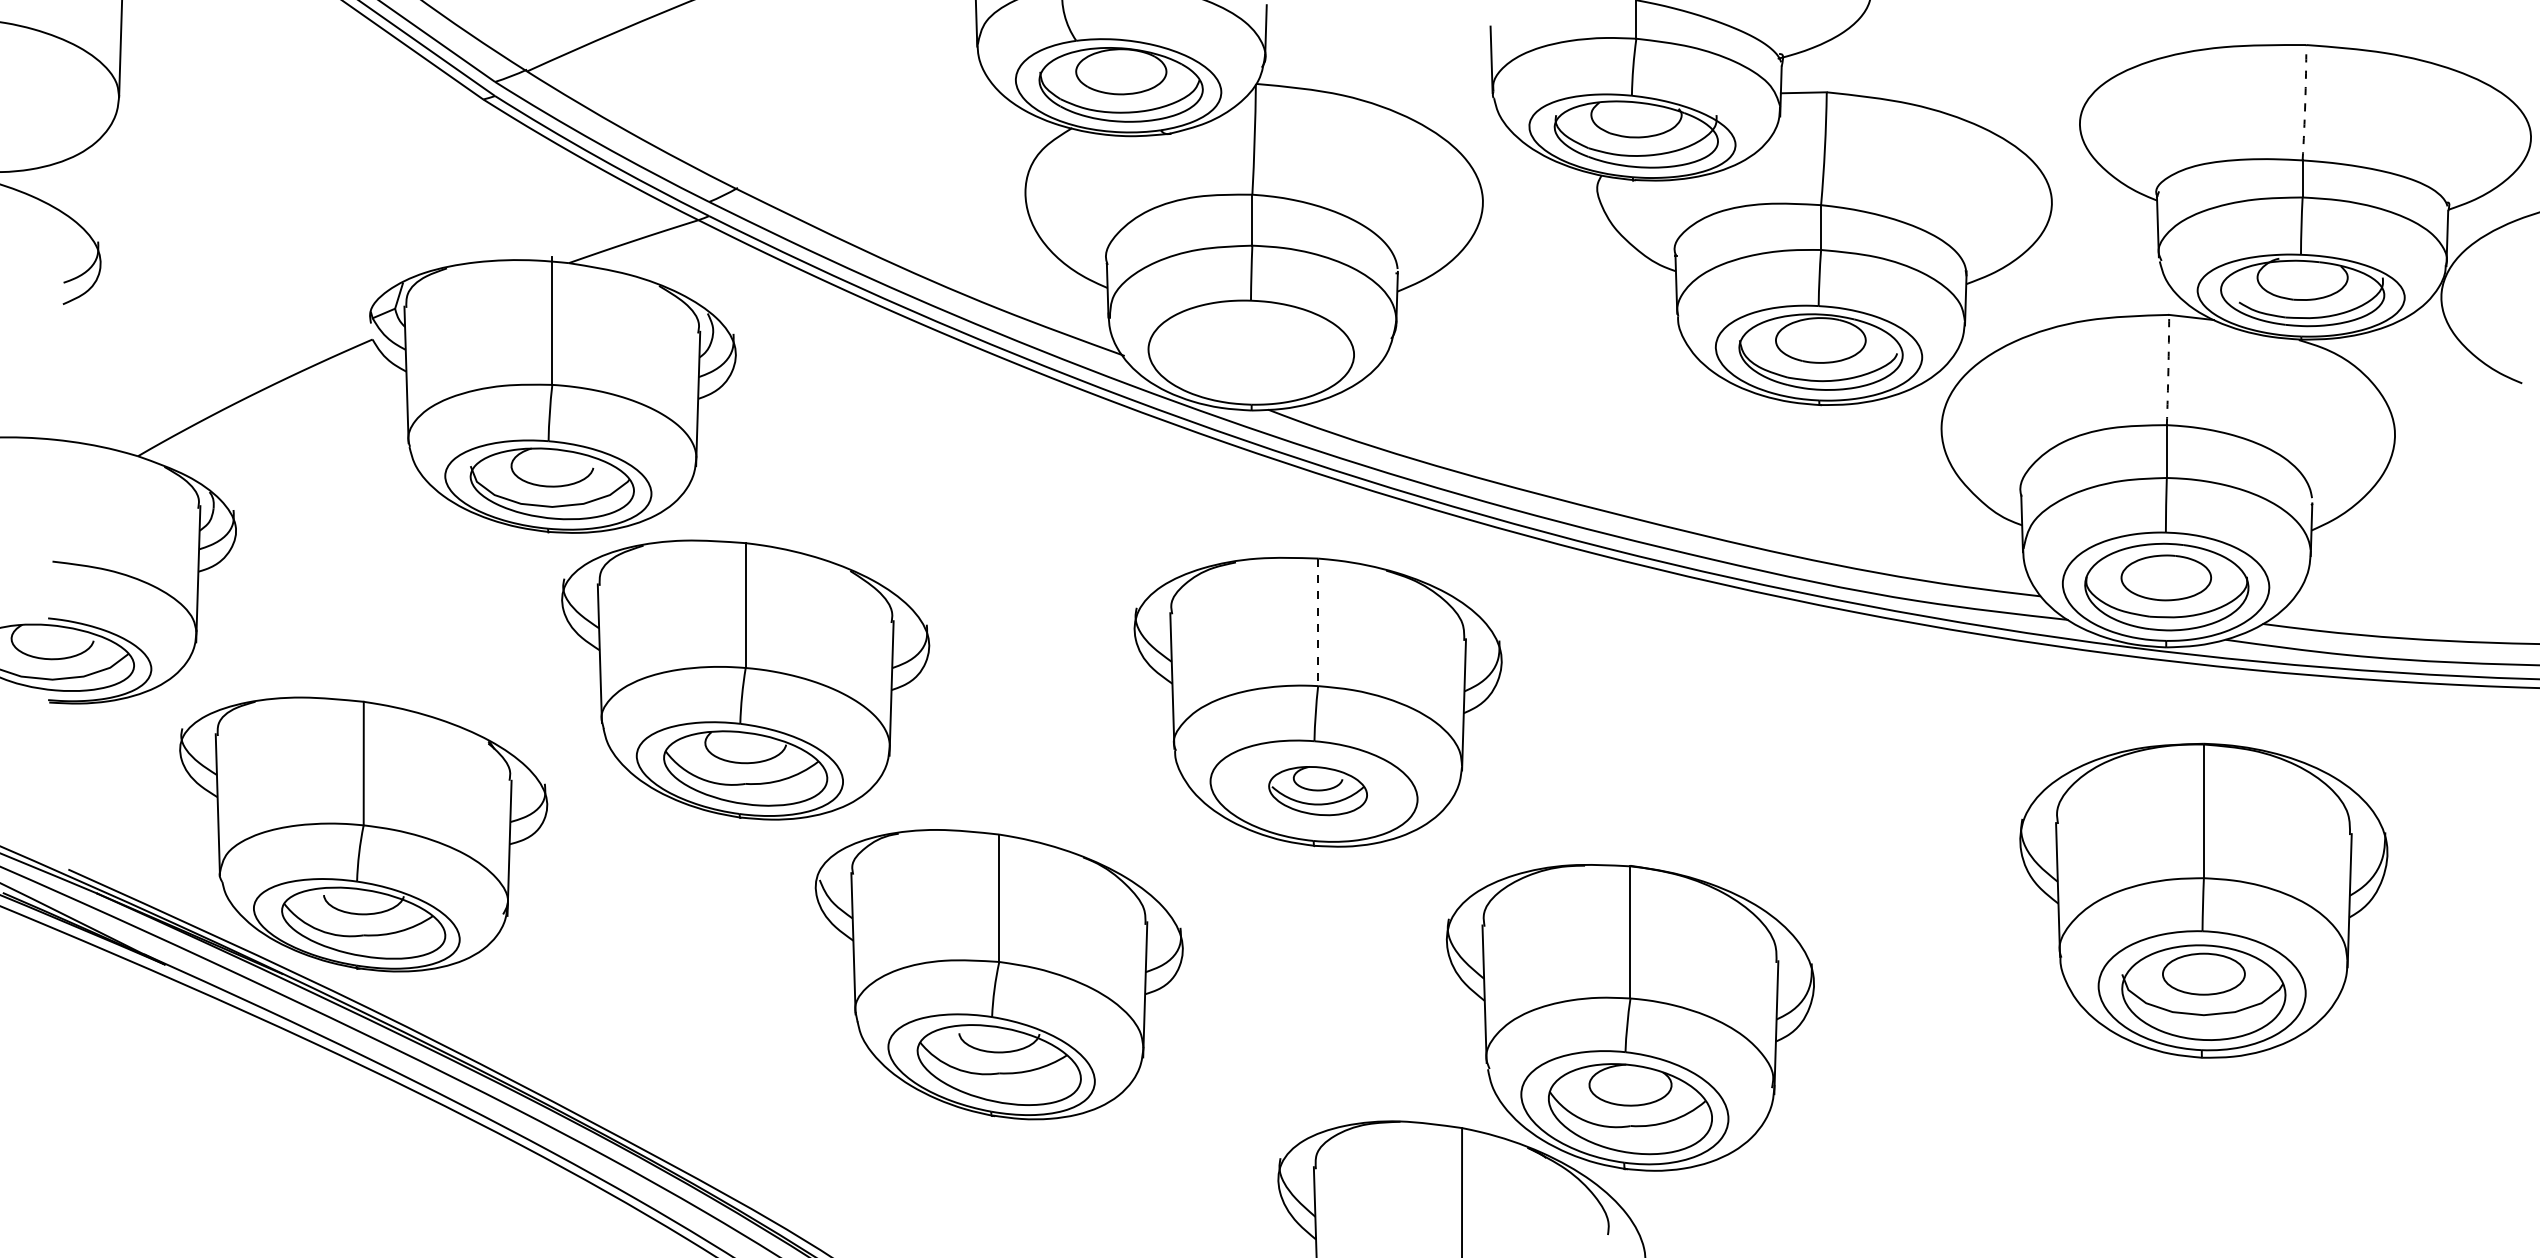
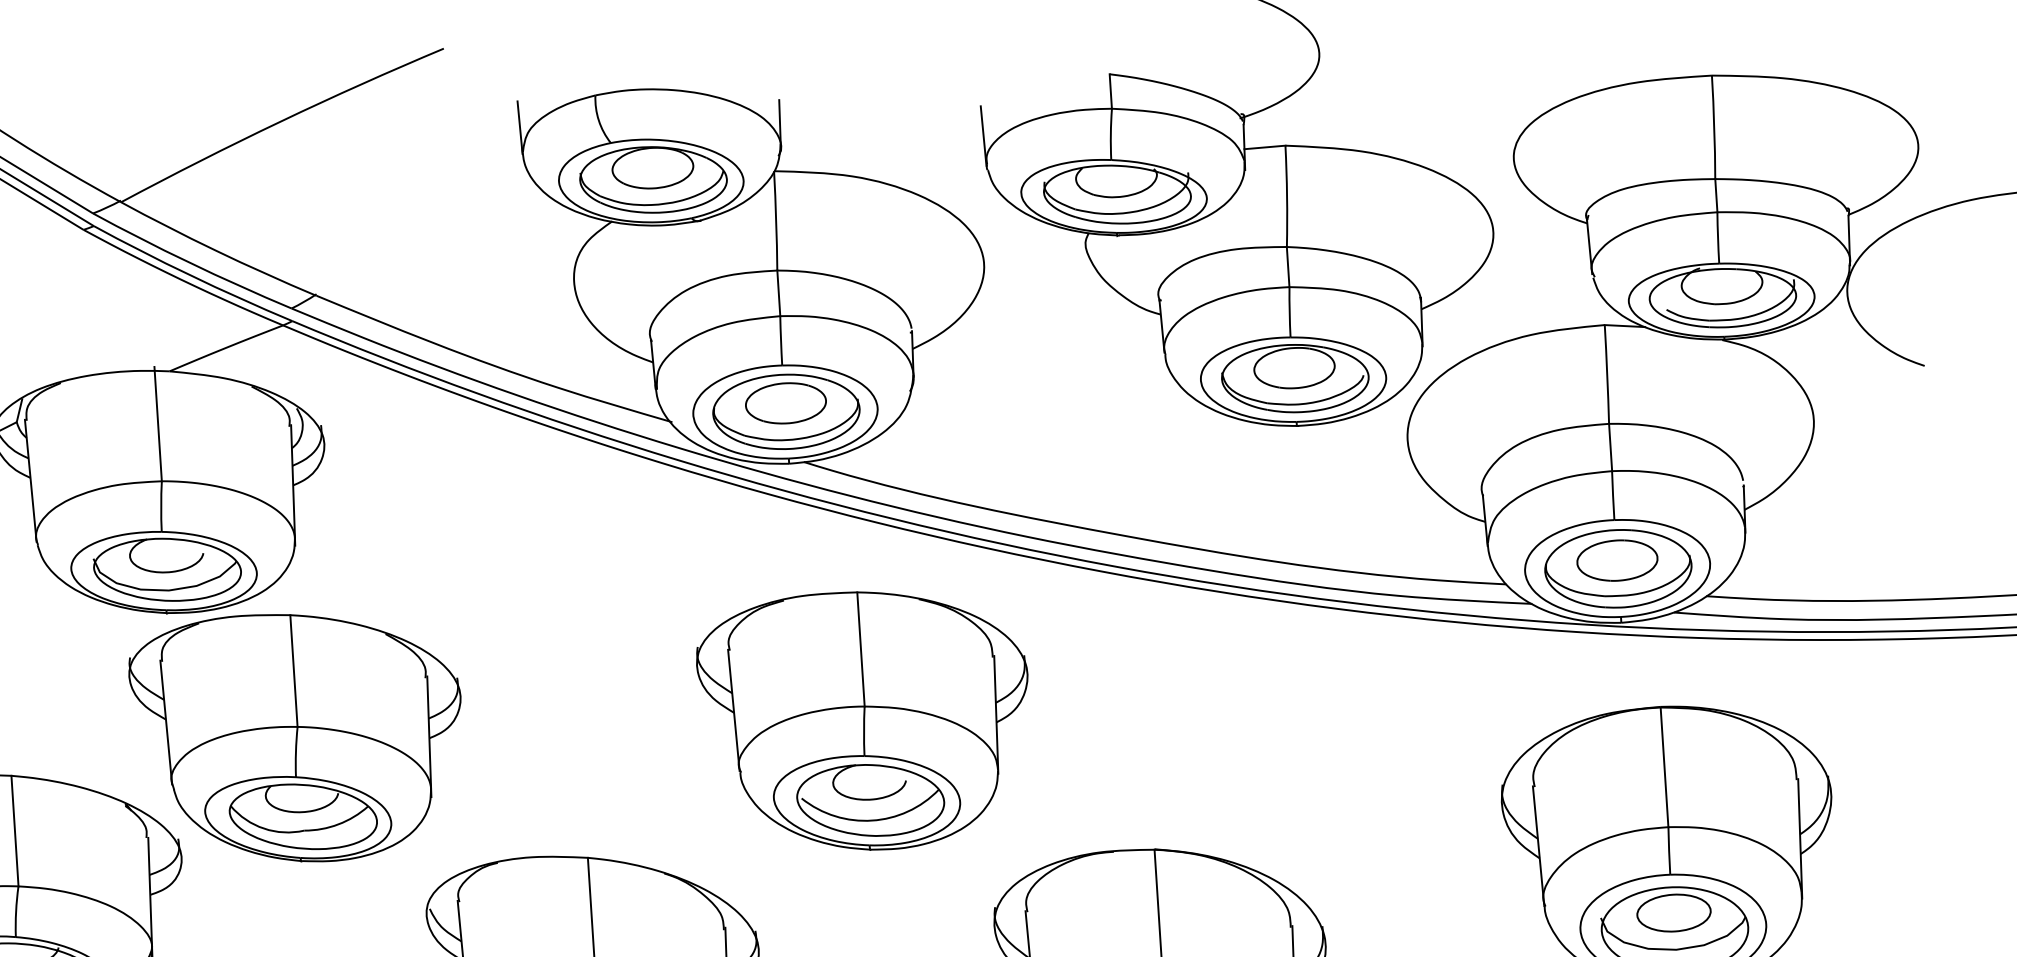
arc: (2305, 102) -> (1714, 127), dashed -> solid
part: (1251, 352) -> (785, 411), added
arc: (2168, 370) -> (1607, 374), dashed -> solid
line: (1318, 622) -> (861, 649), dashed -> solid
part: (745, 679) -> (298, 737), moved
part: (1317, 790) -> (870, 799), size x1.67

